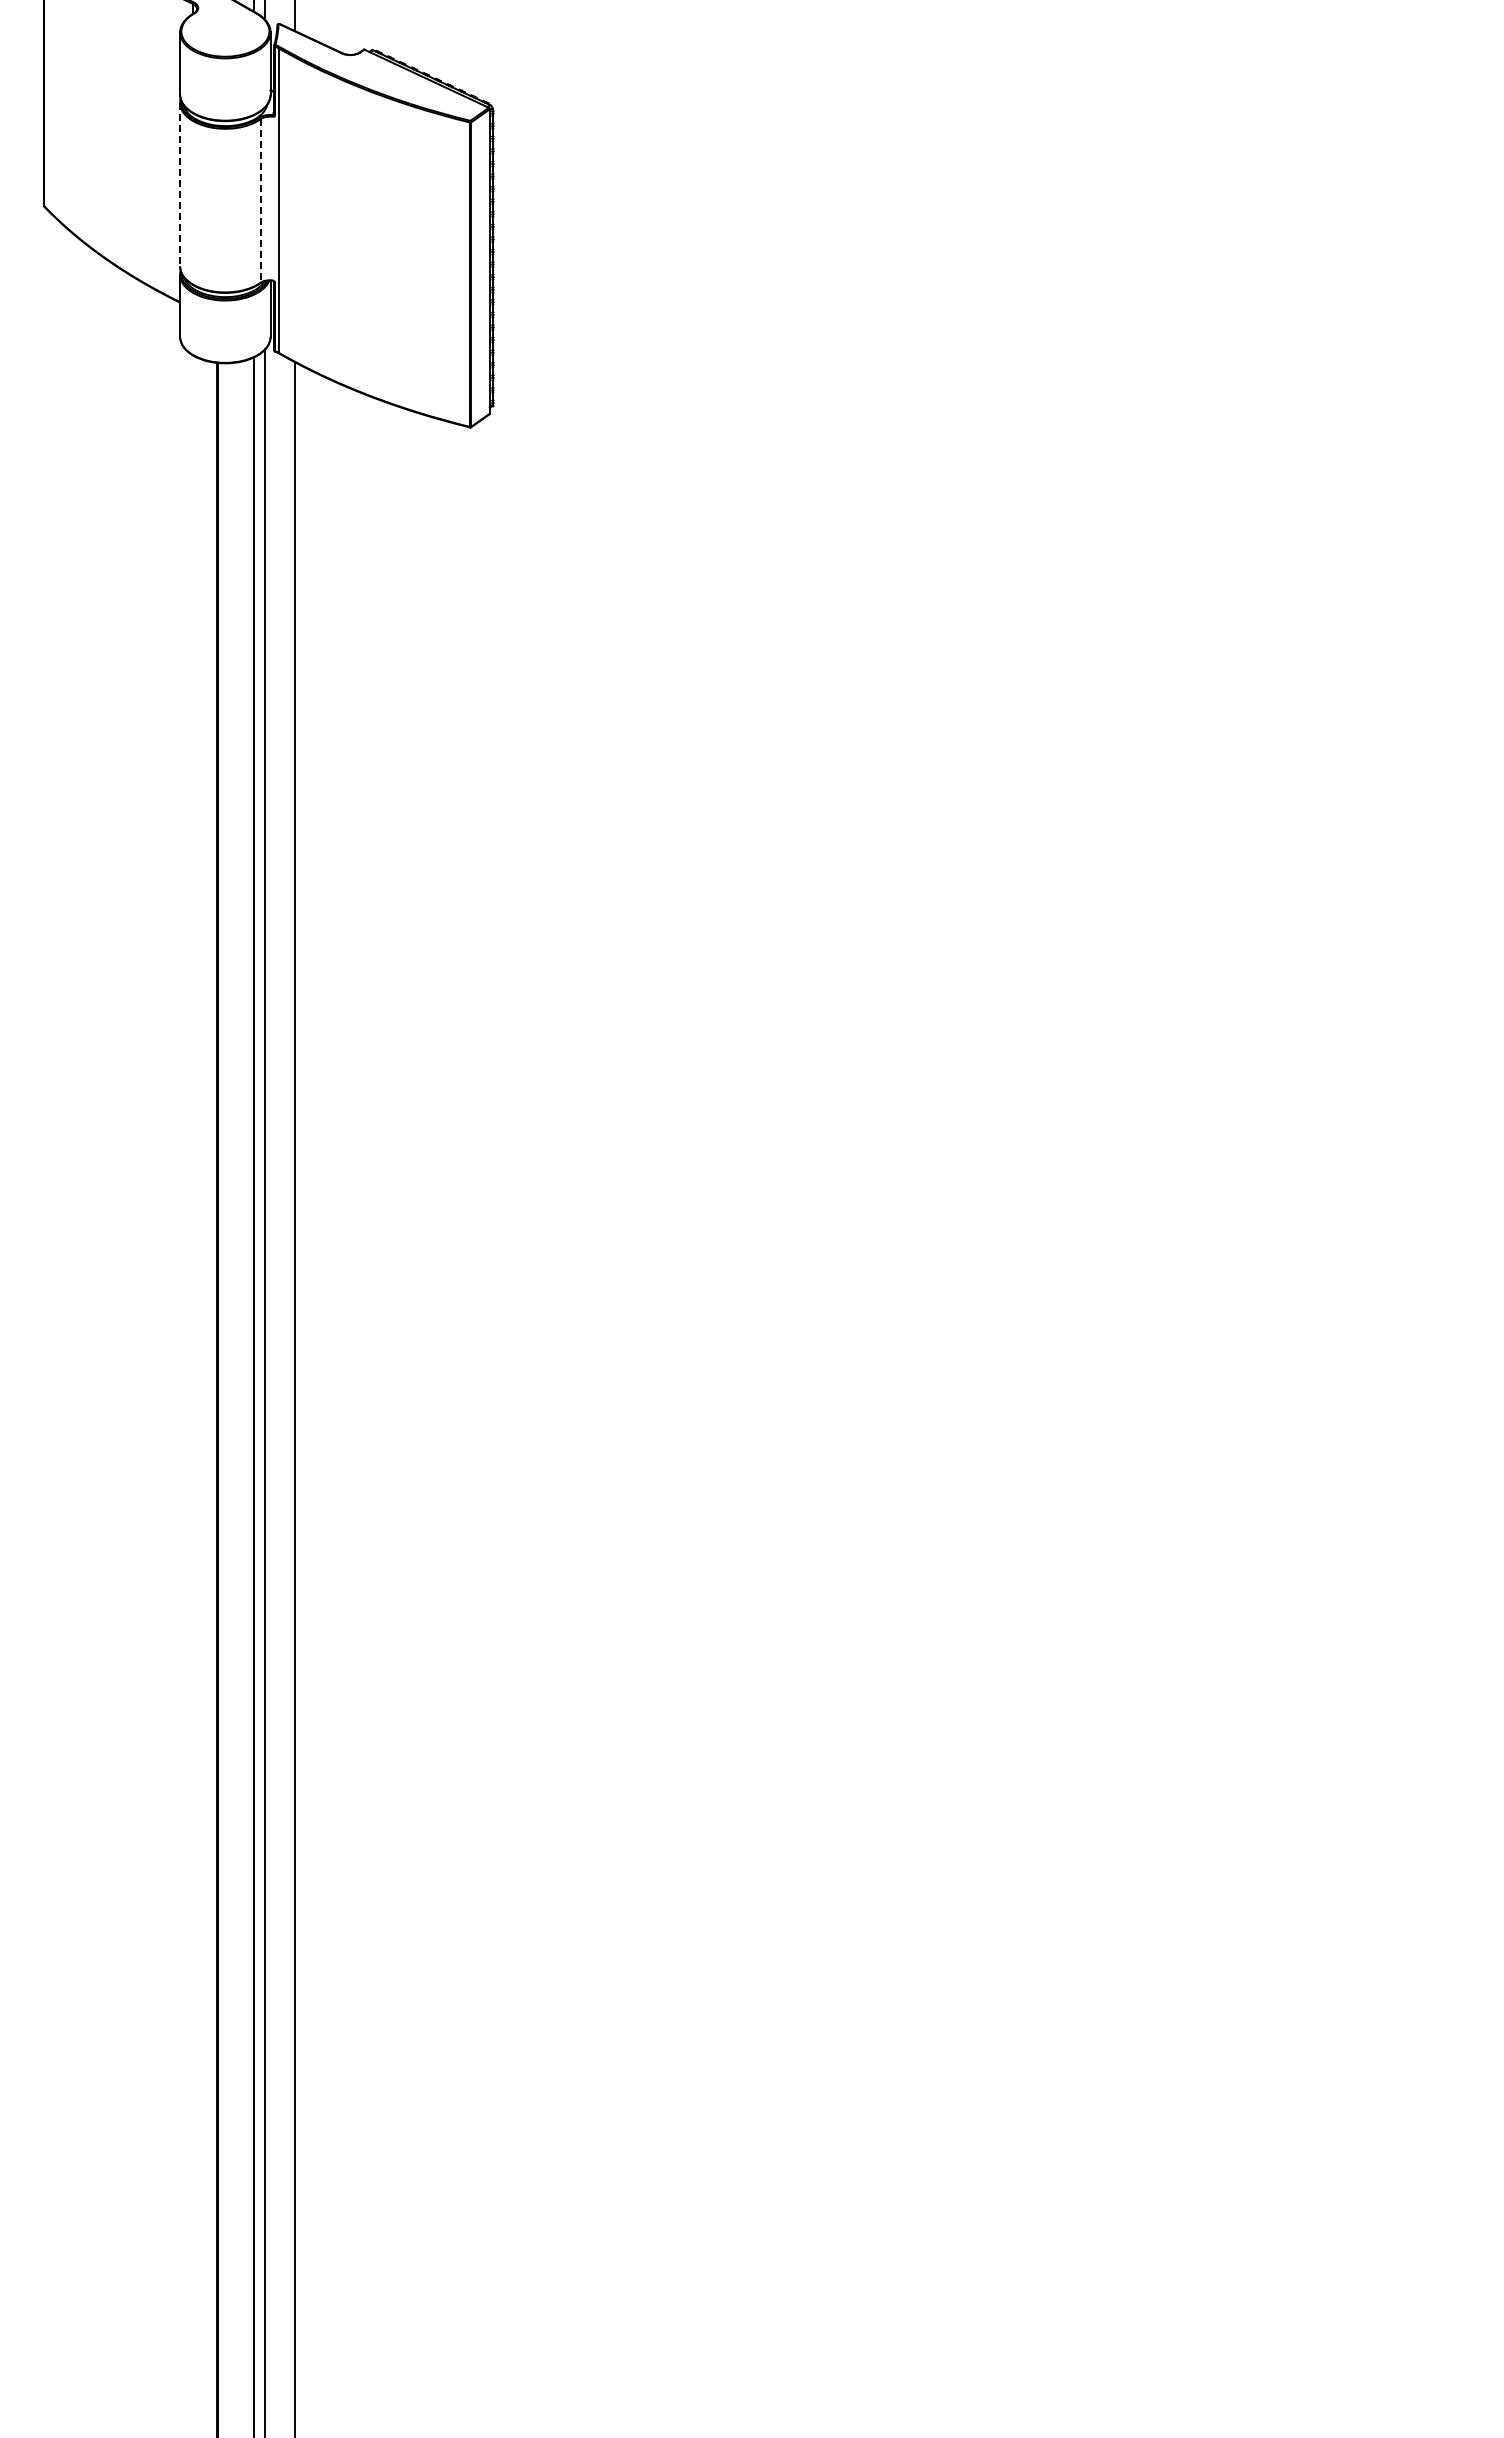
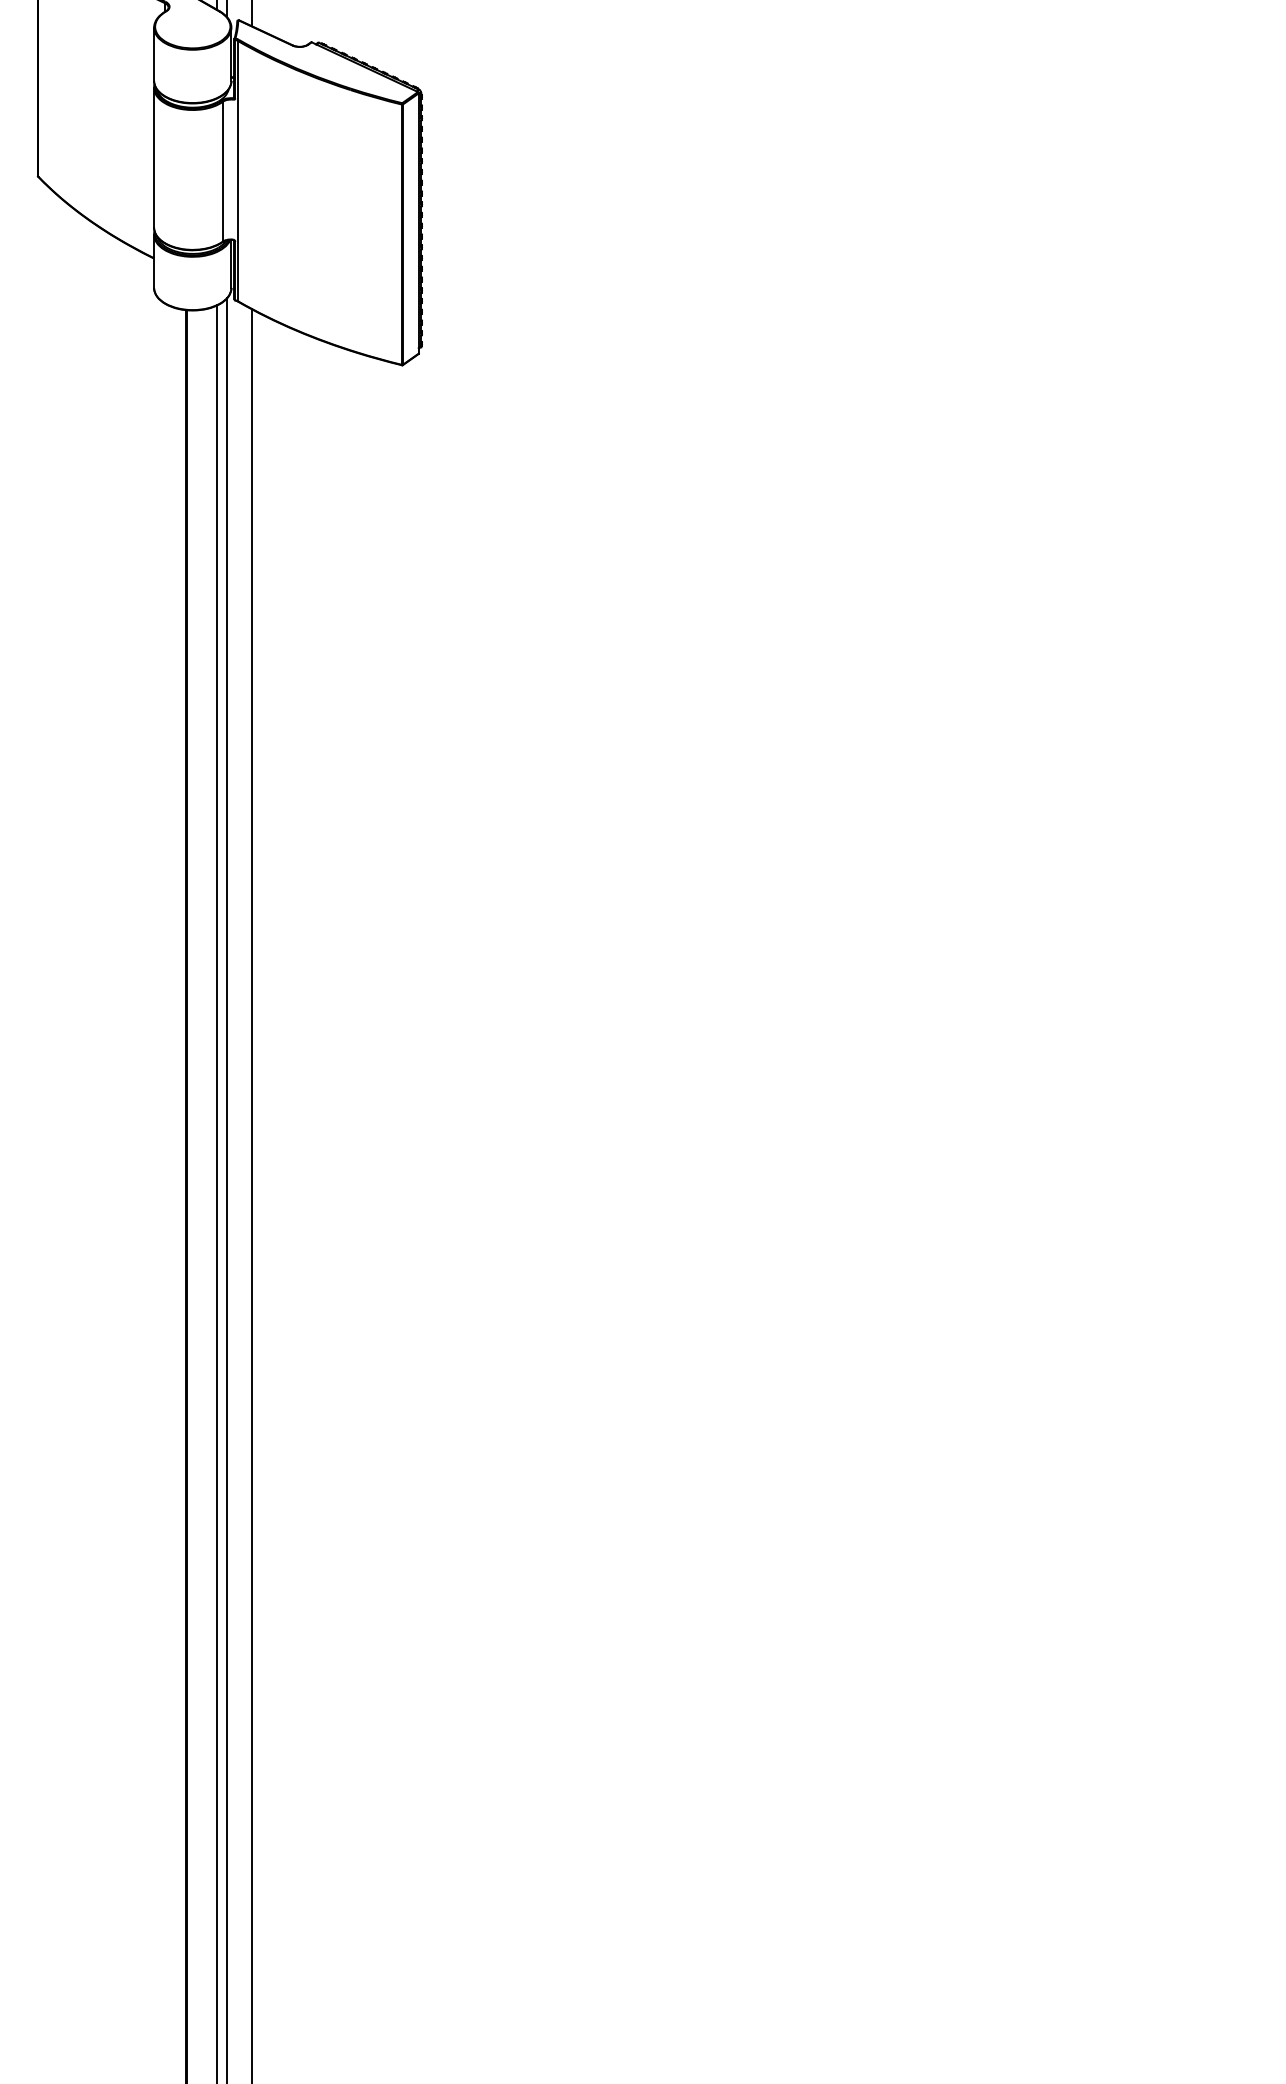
line: (180, 184) -> (154, 157), dashed -> solid
line: (260, 200) -> (222, 171), dashed -> solid

